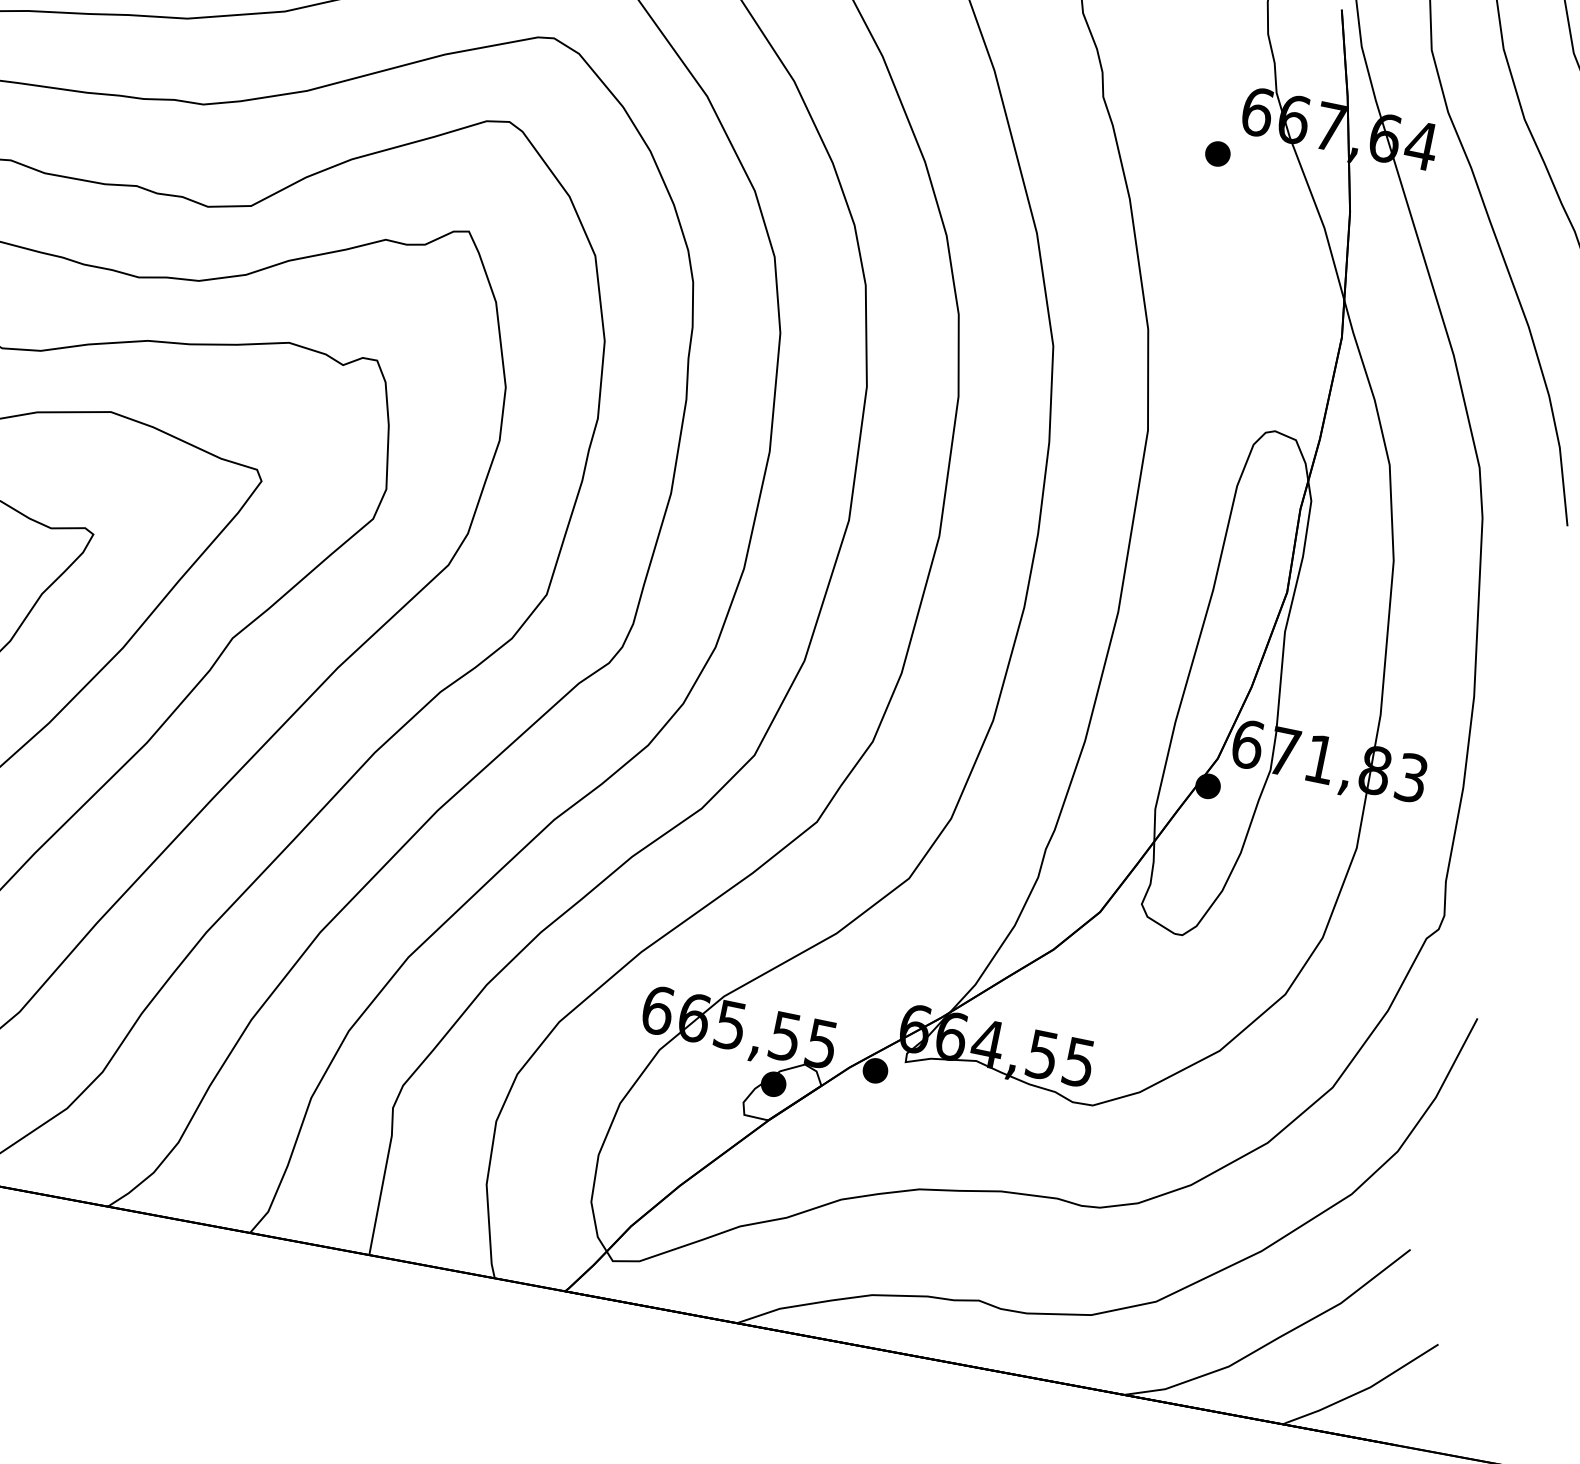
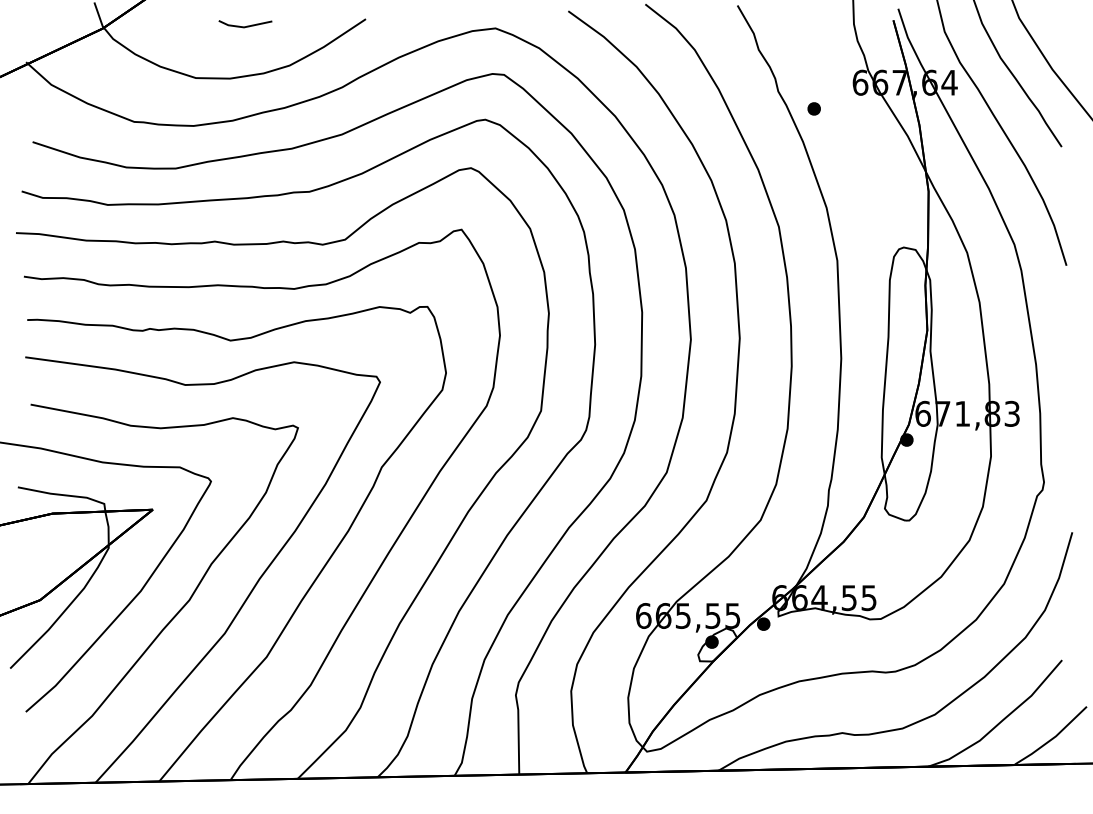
part: (1216, 152) -> (813, 108), moved

